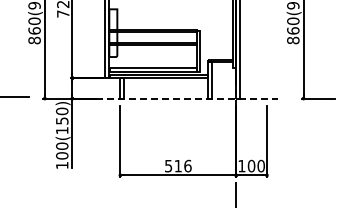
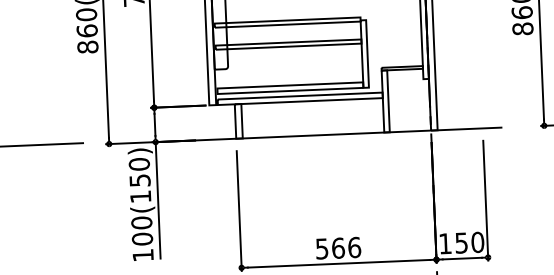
line: (176, 98) -> (330, 134), dashed -> solid
text: (178, 165) -> (338, 247), 516 -> 566
text: (251, 165) -> (461, 242), 100 -> 150

